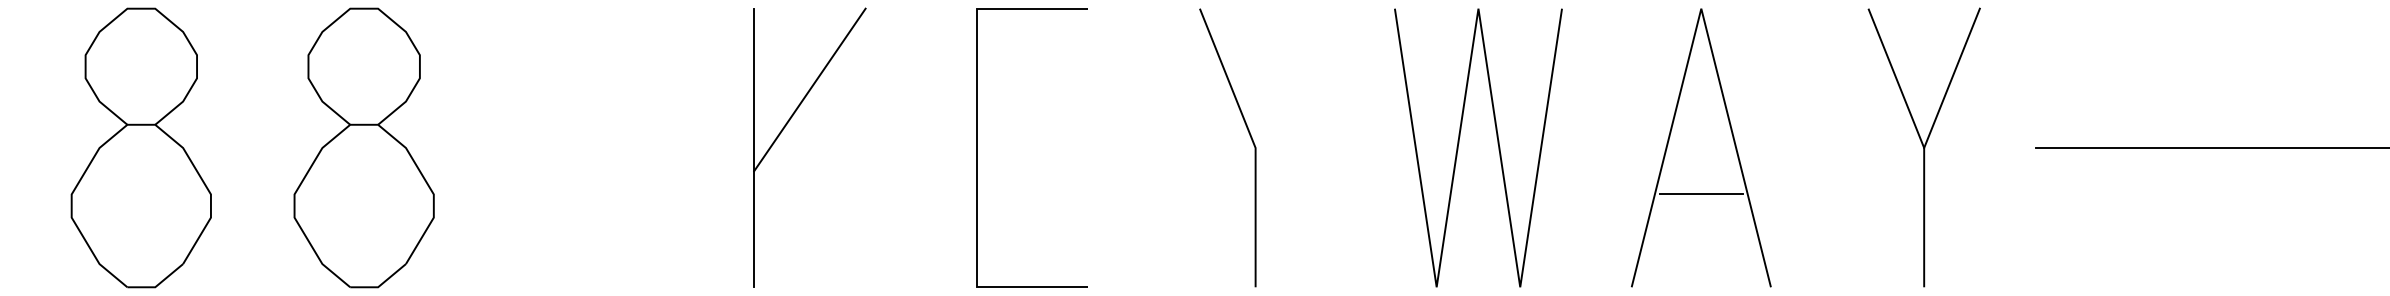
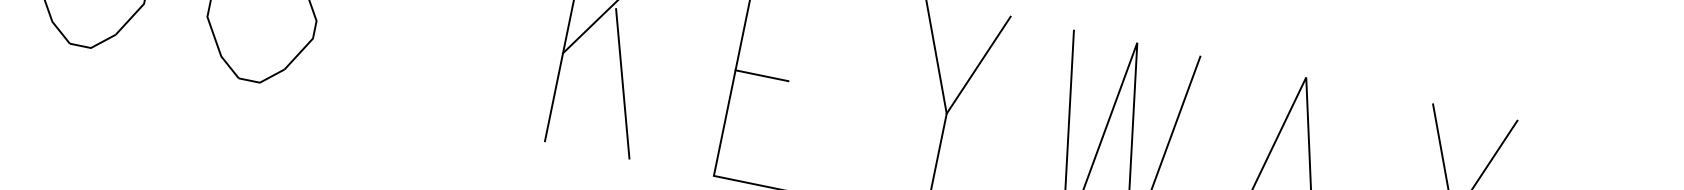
line: (1283, 77) -> (978, 64), added
line: (1011, 147) -> (761, 75), added
line: (837, 194) -> (622, 83), added

